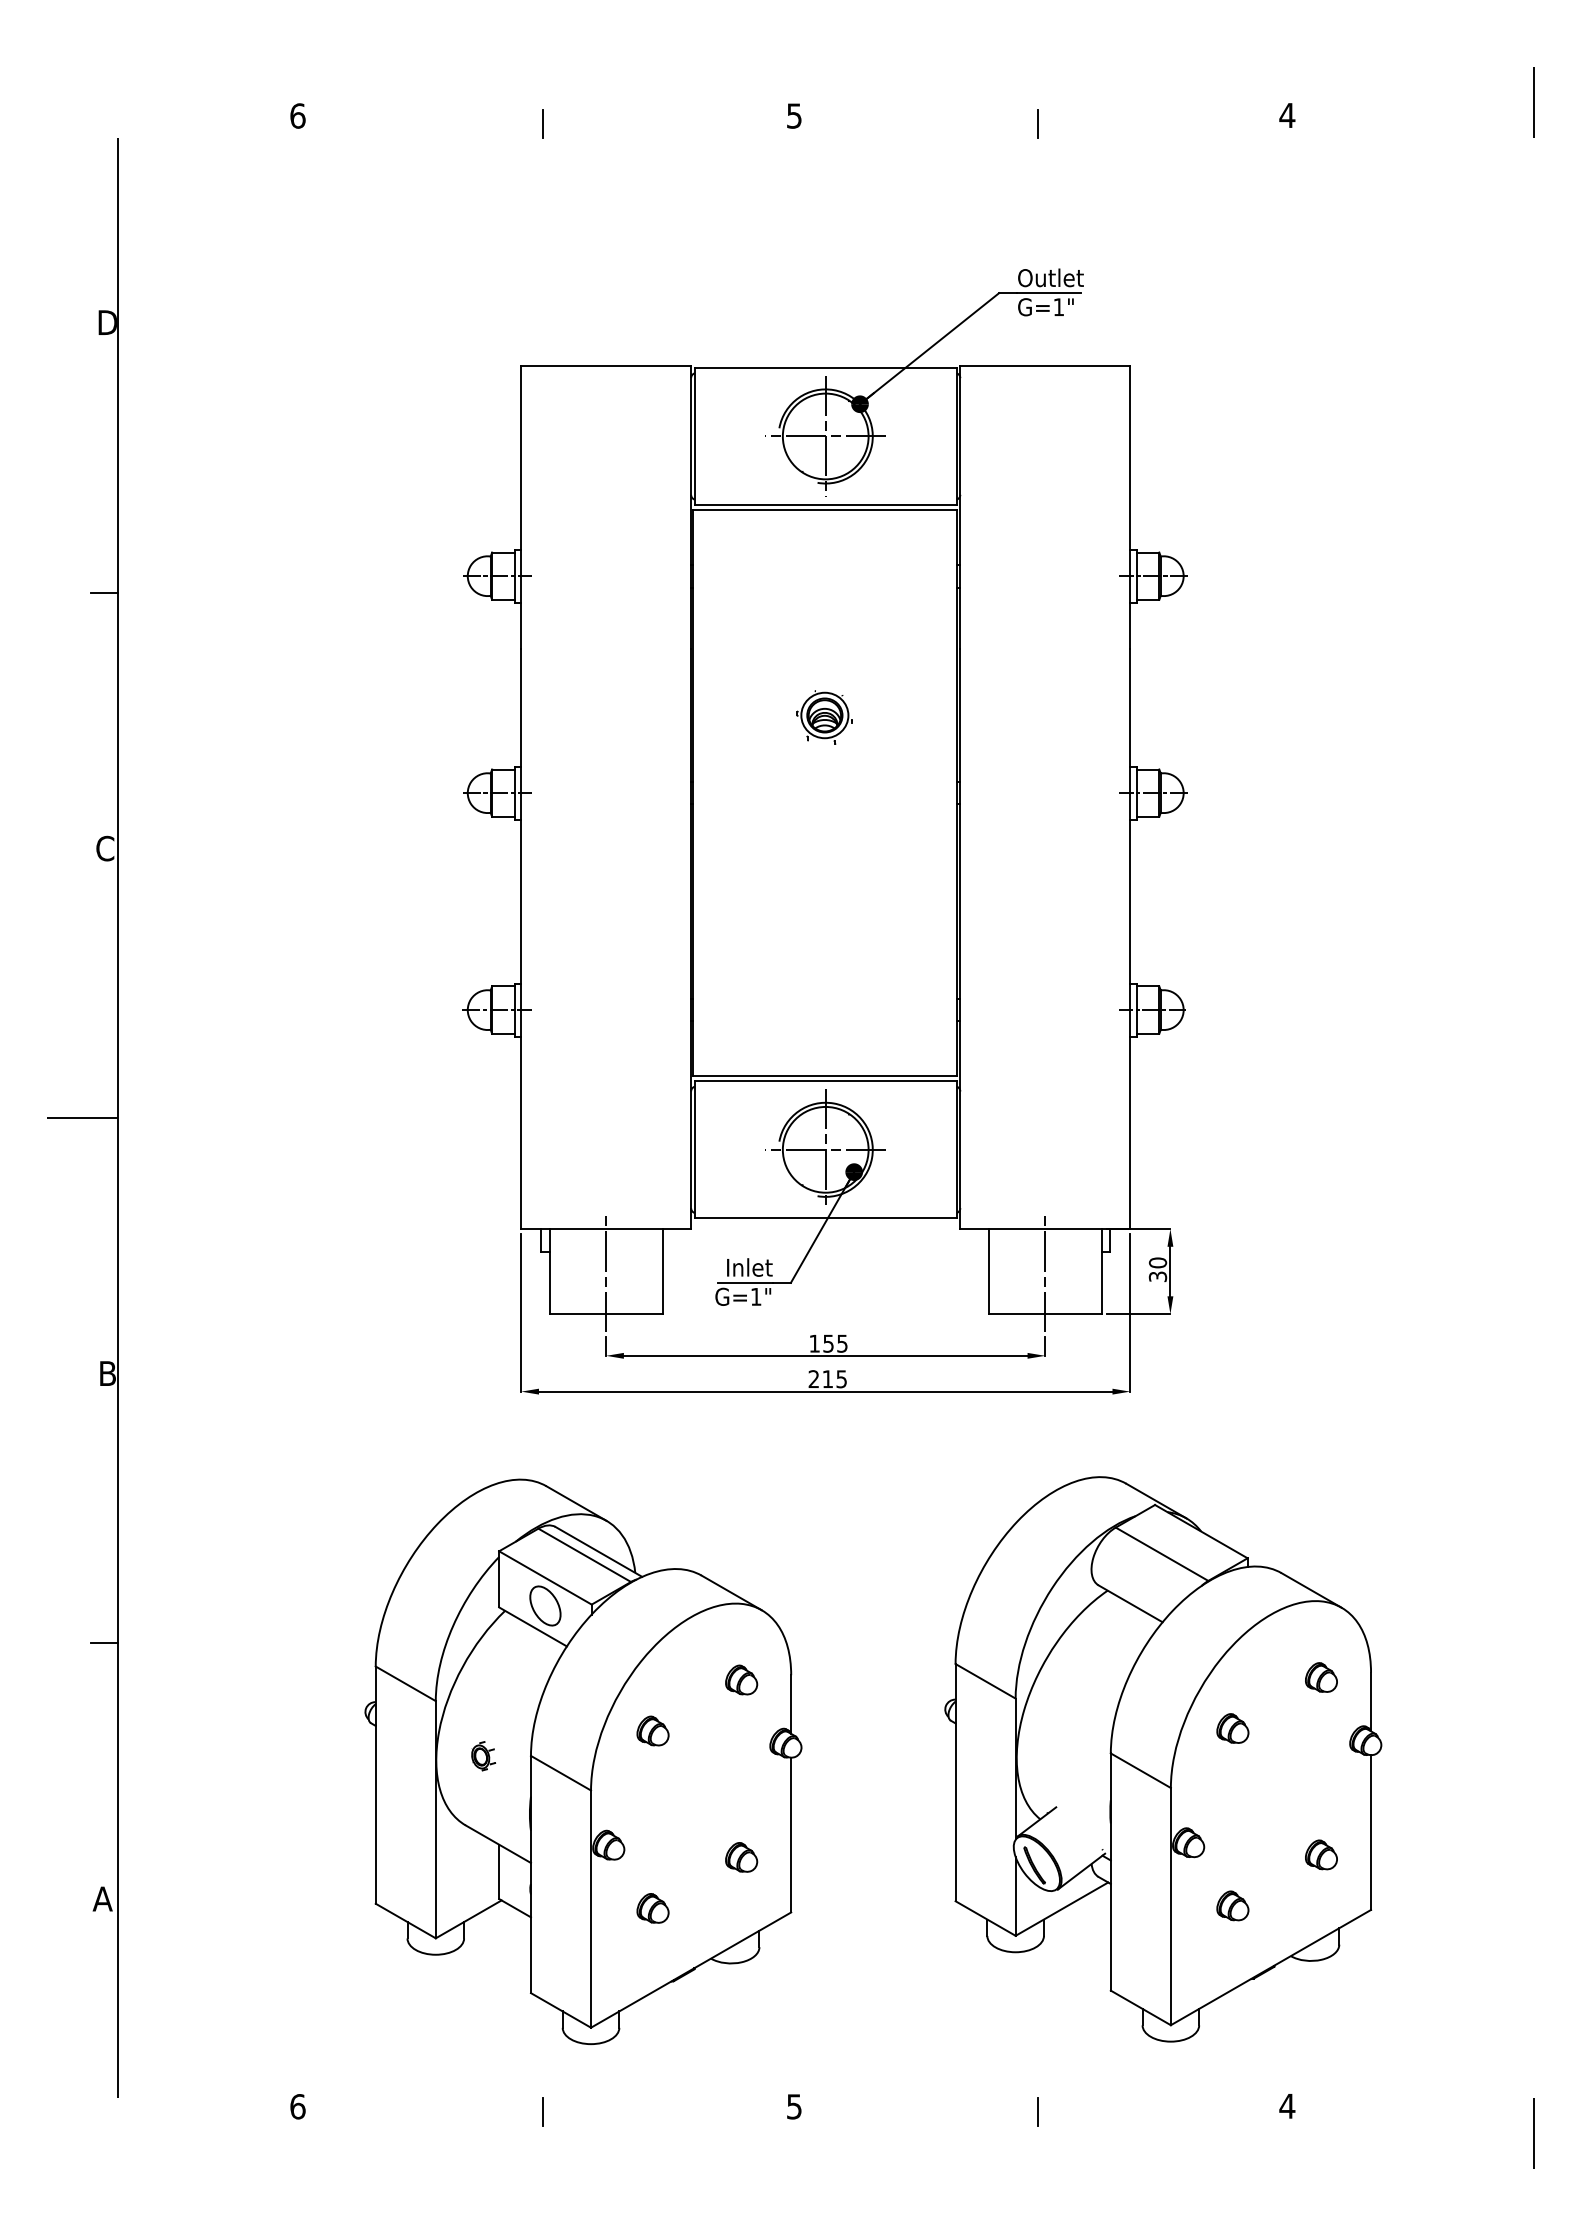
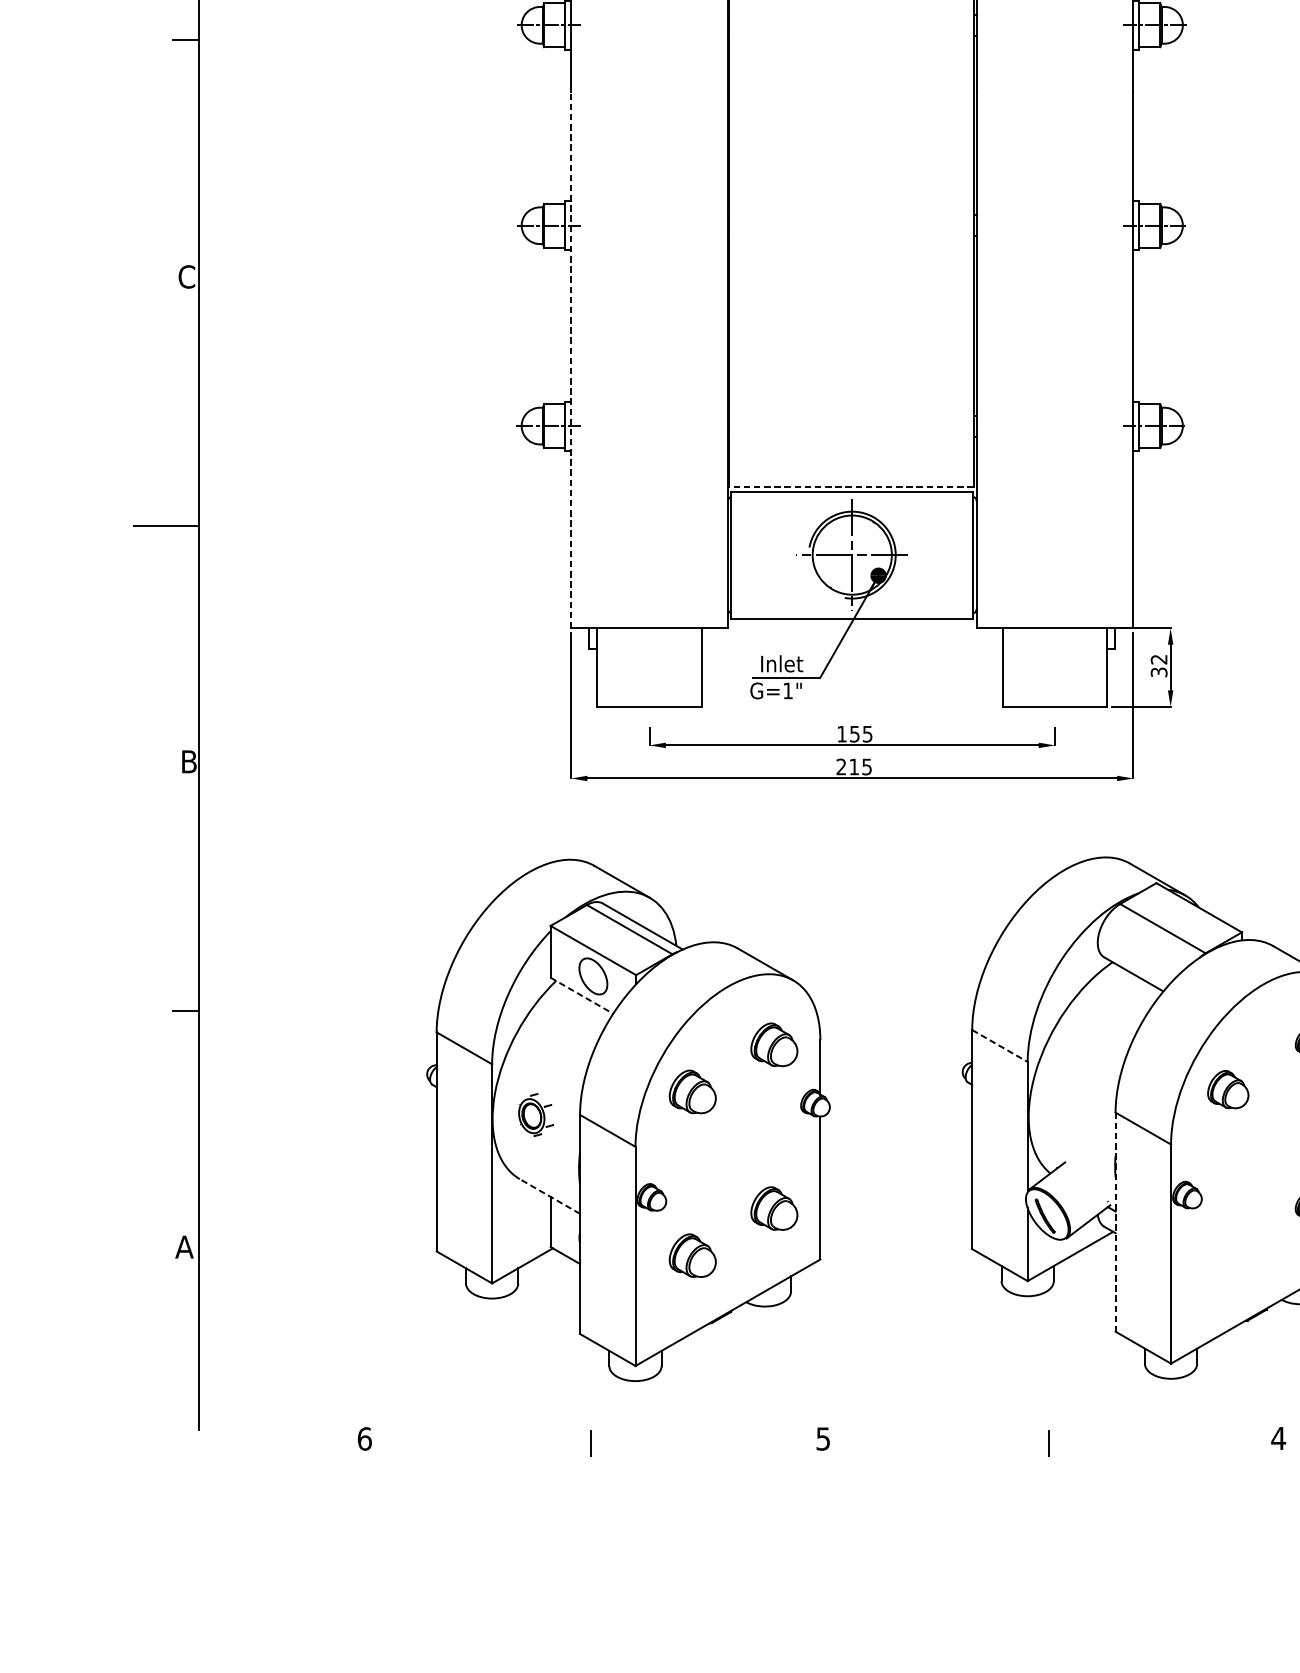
part: (824, 717) -> (851, 155), removed
line: (521, 938) -> (571, 359), solid -> dashed
line: (824, 1076) -> (851, 487), solid -> dashed
text: (1158, 1262) -> (1159, 659), 30 -> 32
line: (606, 1271) -> (649, 667), removed
line: (1045, 1271) -> (1055, 667), removed
line: (533, 1627) -> (582, 996), solid -> dashed
part: (741, 1679) -> (774, 1044), size x1.6
line: (985, 1681) -> (999, 1046), solid -> dashed
part: (1232, 1728) -> (1227, 1089), size x1.4
part: (652, 1730) -> (692, 1091), size x1.6
part: (483, 1756) -> (536, 1115), size x1.6
line: (498, 1844) -> (550, 1196), solid -> dashed
part: (741, 1857) -> (774, 1208), size x1.6
line: (1110, 1872) -> (1115, 1222), solid -> dashed
part: (1232, 1905) -> (1227, 1253), removed
part: (652, 1908) -> (692, 1255), size x1.6

